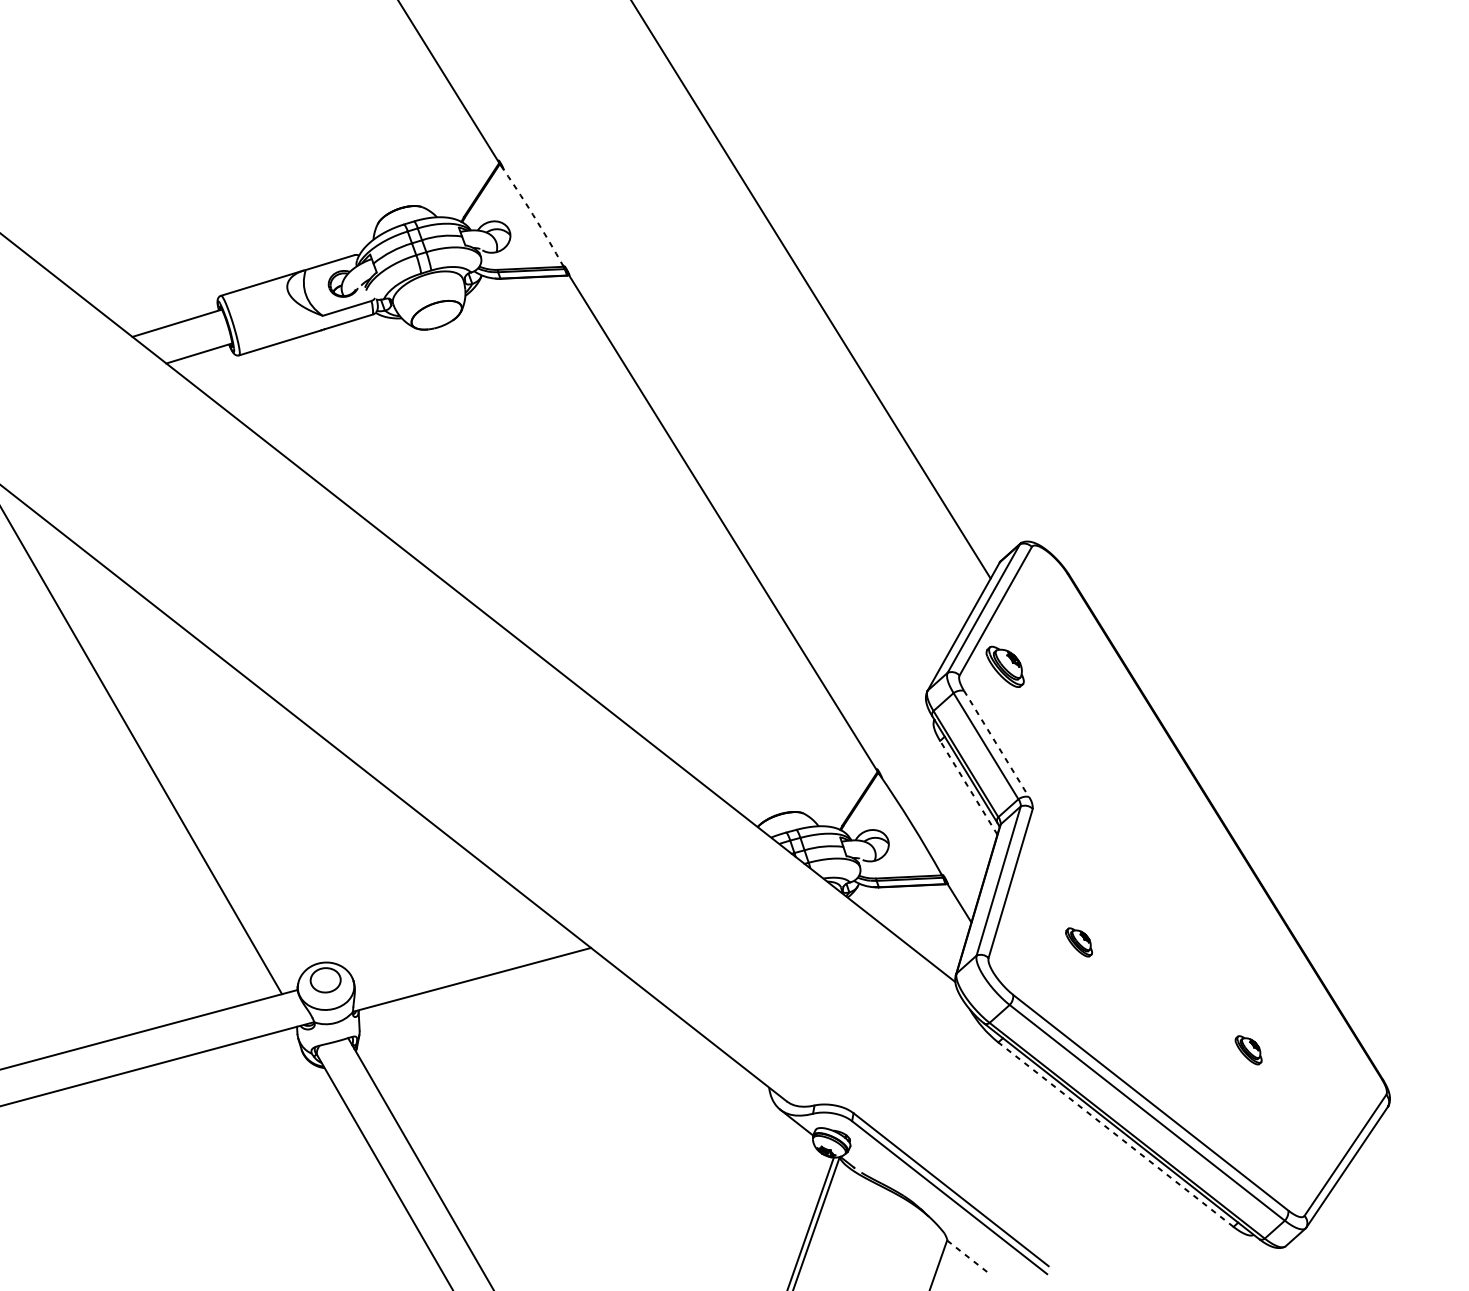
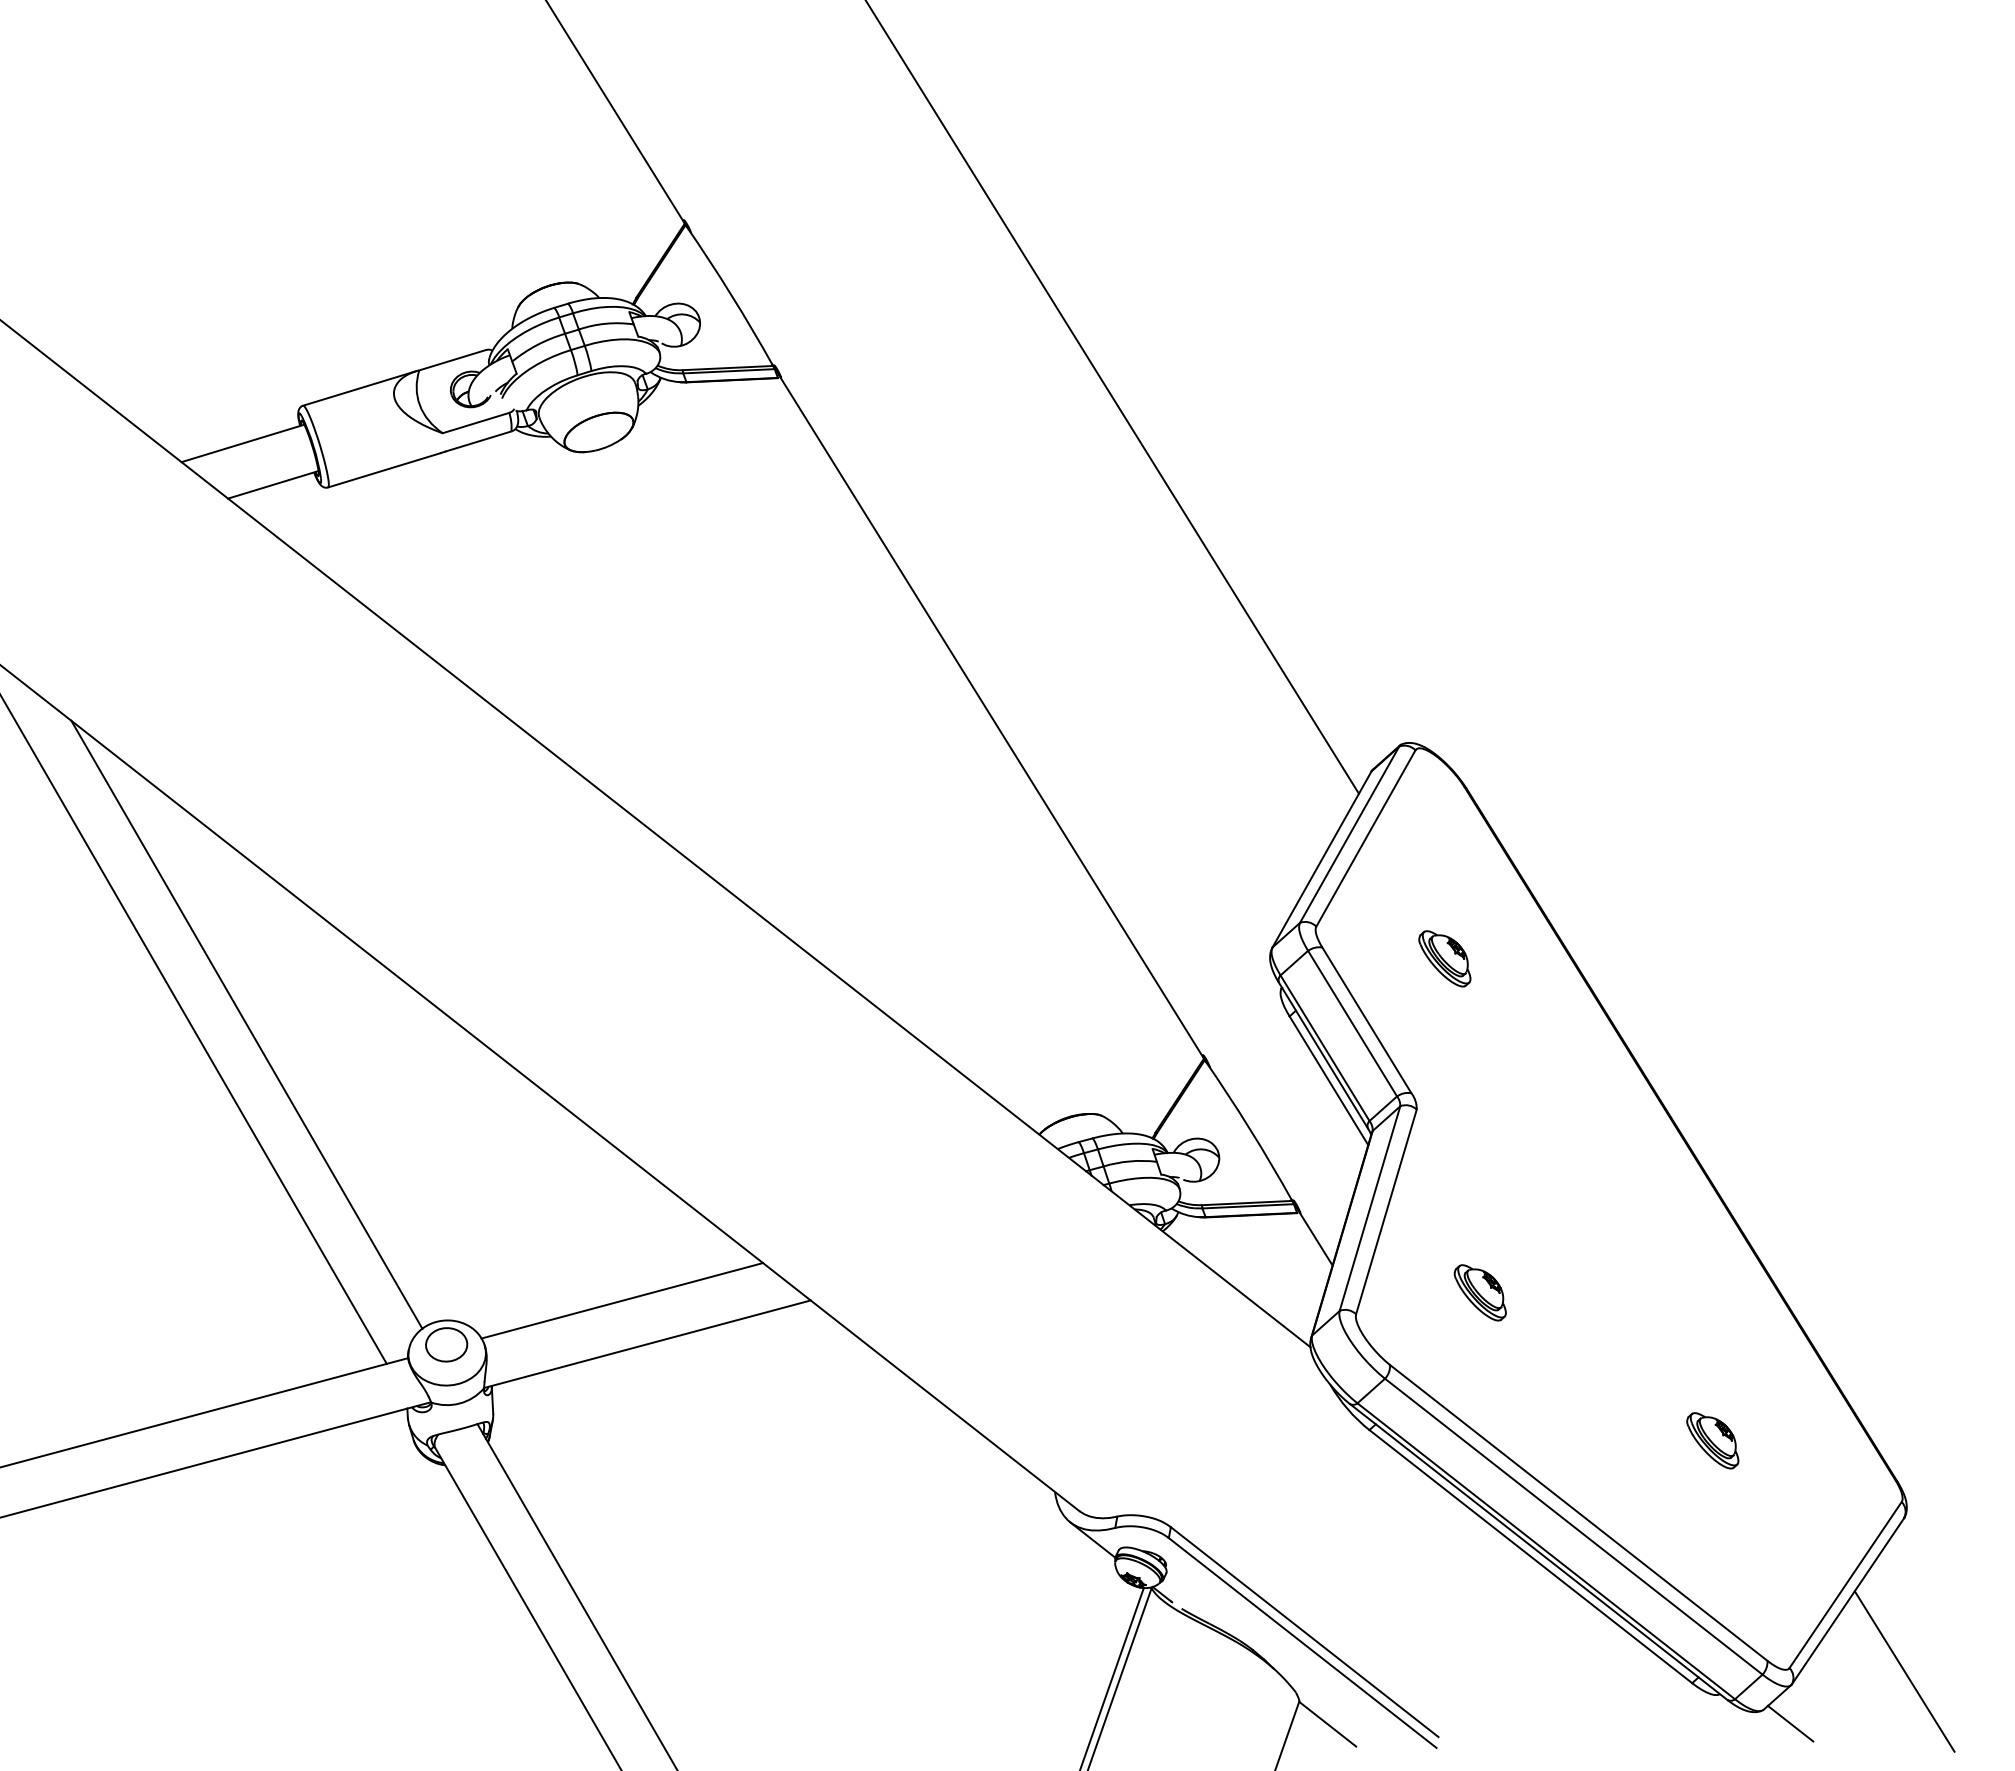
arc: (533, 214) -> (731, 294), dashed -> solid
part: (1004, 666) -> (1444, 958), moved
line: (996, 743) -> (1367, 1020), dashed -> solid
line: (179, 746) -> (246, 1024), added
line: (968, 787) -> (1328, 1080), dashed -> solid
part: (1078, 942) -> (1479, 1292), size x1.43
line: (453, 947) -> (622, 1300), added
part: (1248, 1050) -> (1712, 1440), size x1.43
line: (1115, 1134) -> (1530, 1556), dashed -> solid
line: (1388, 1218) -> (1904, 1671), added
line: (1305, 1256) -> (1790, 1723), added
line: (968, 1257) -> (1328, 1724), dashed -> solid

